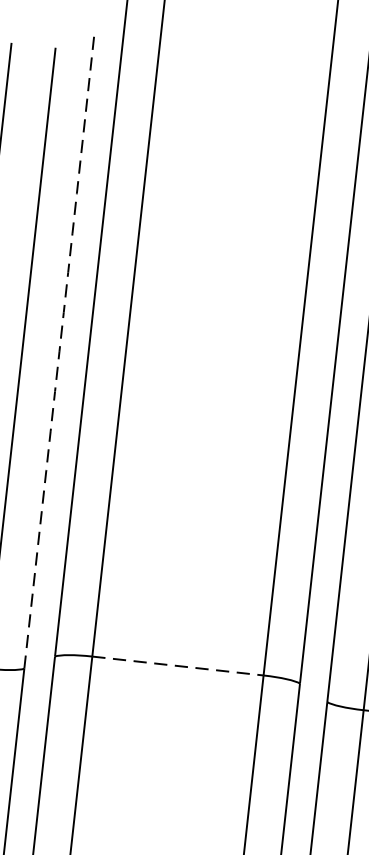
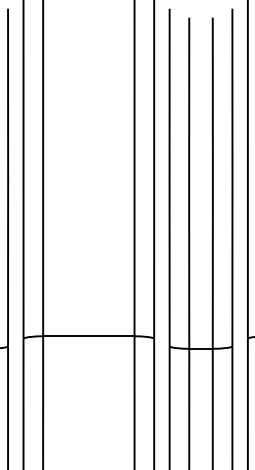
arc: (60, 351) -> (8, 177), dashed -> solid
line: (177, 666) -> (88, 336), dashed -> solid

